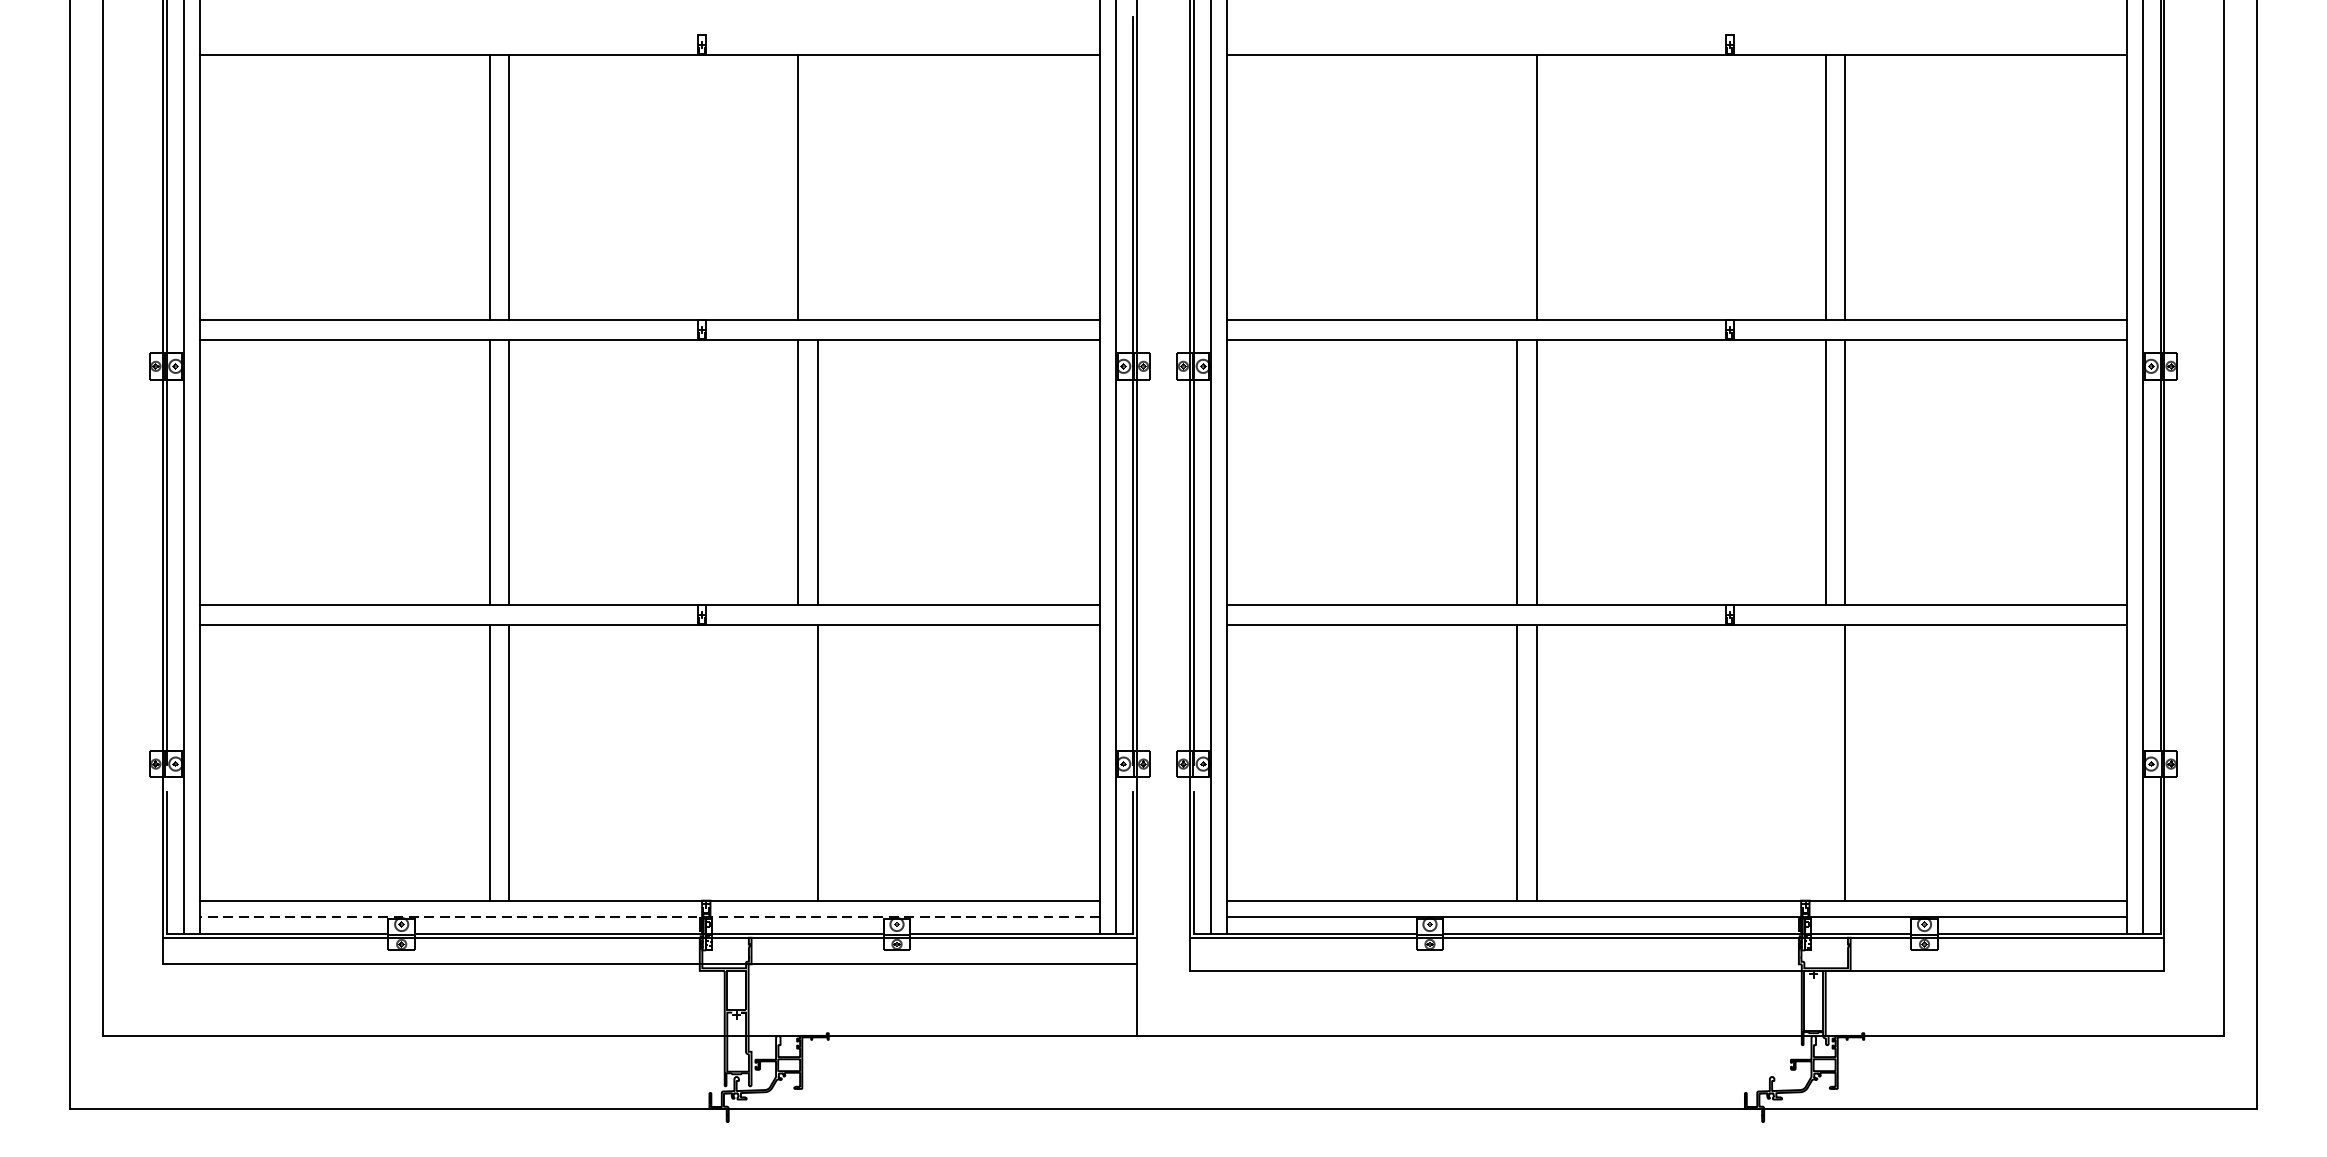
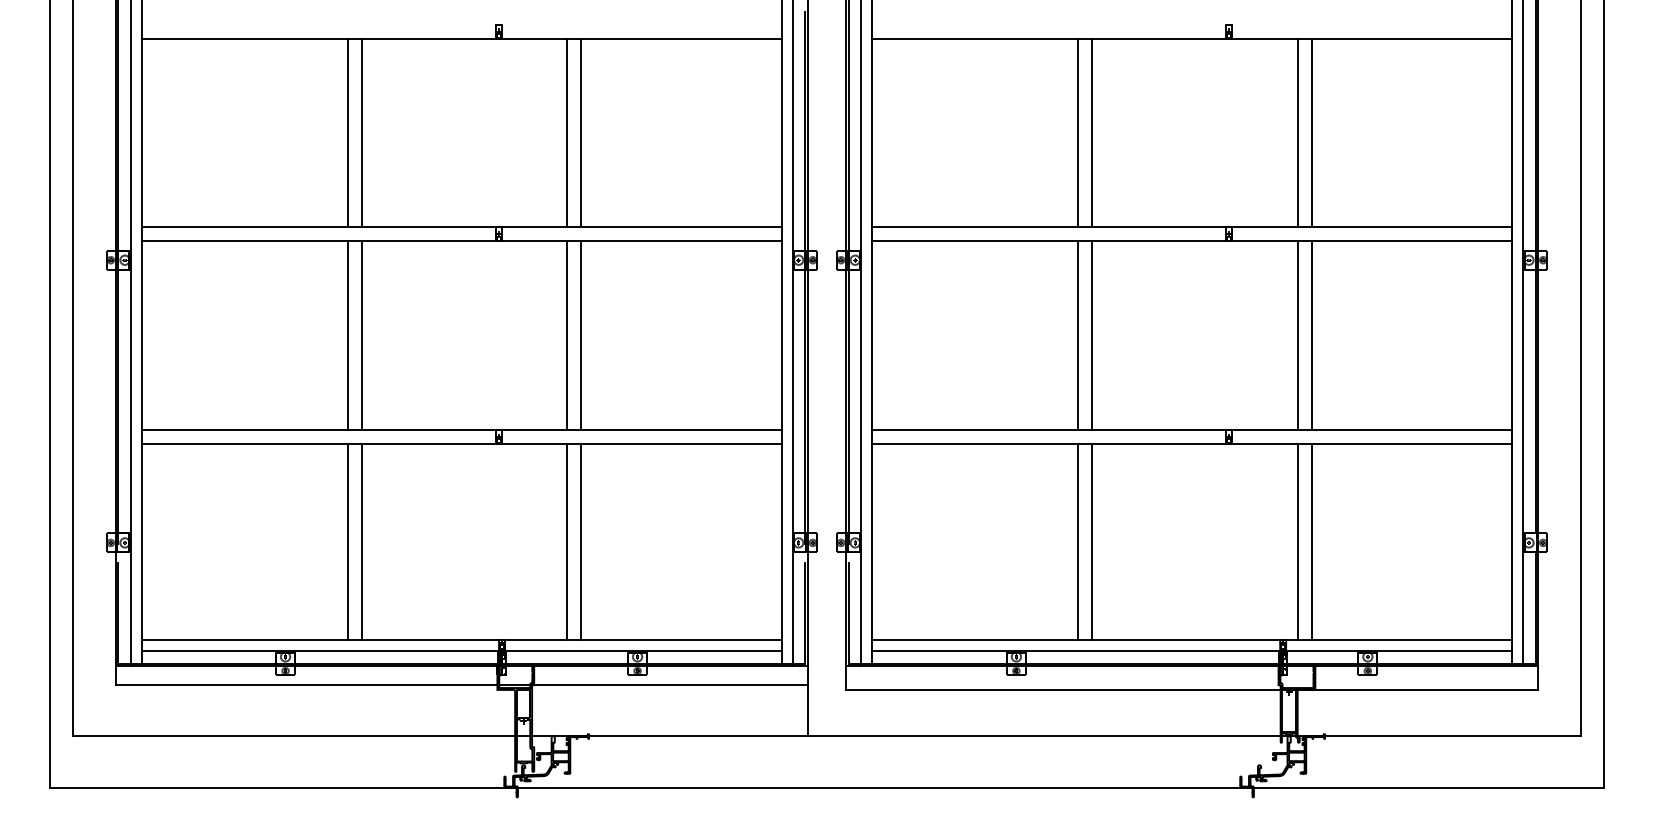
line: (818, 186) -> (581, 132), added
line: (1517, 186) -> (1078, 132), added
line: (798, 762) -> (567, 541), added
line: (1825, 762) -> (1297, 541), added
line: (649, 916) -> (461, 651), dashed -> solid

